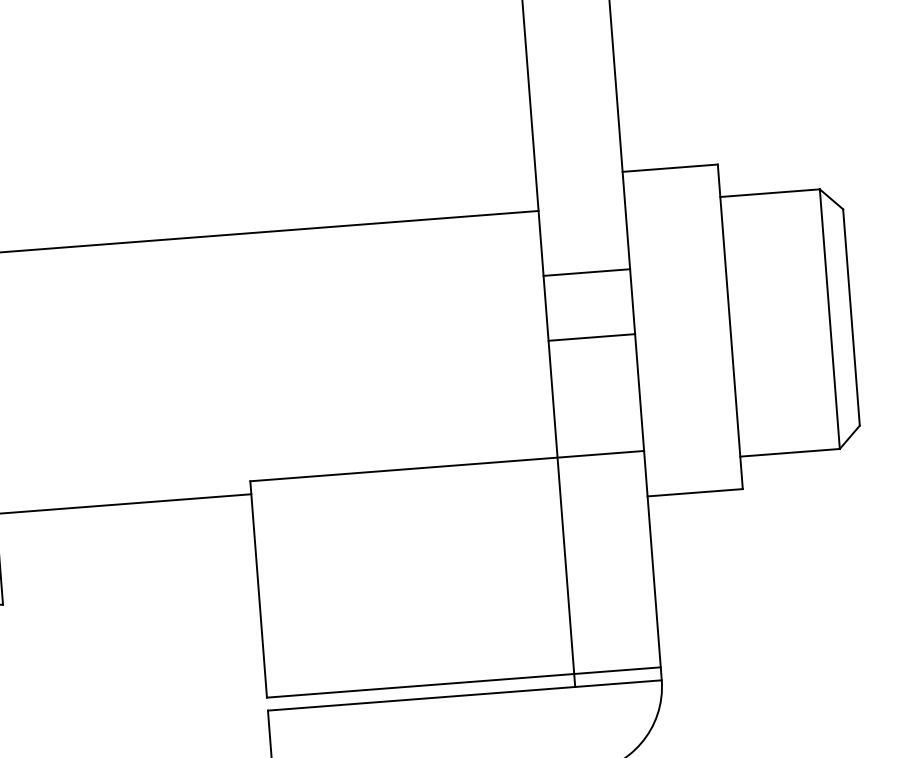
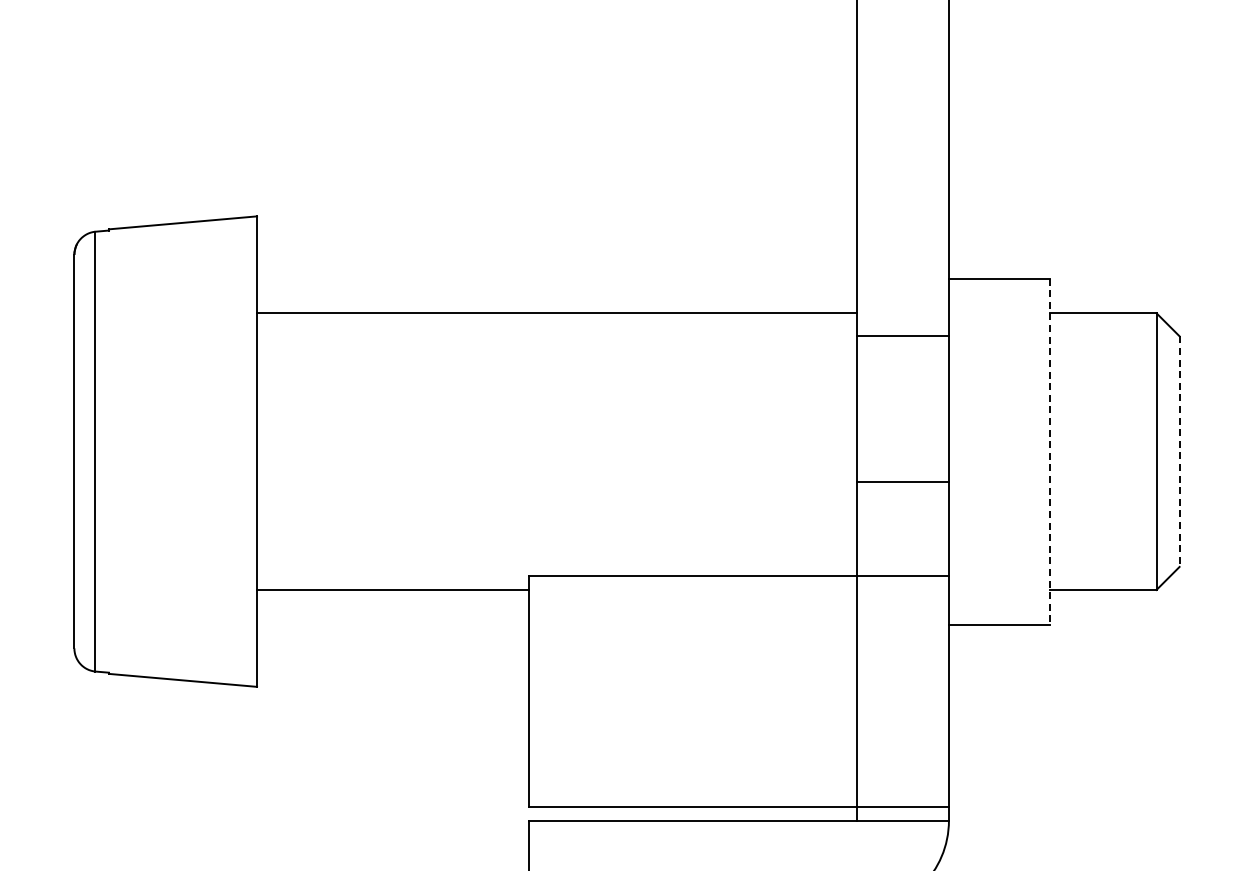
line: (586, 272) -> (902, 336), moved
line: (851, 318) -> (1179, 452), solid -> dashed
line: (730, 326) -> (1050, 451), solid -> dashed
line: (591, 337) -> (902, 481), moved

